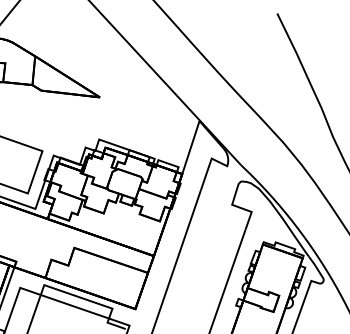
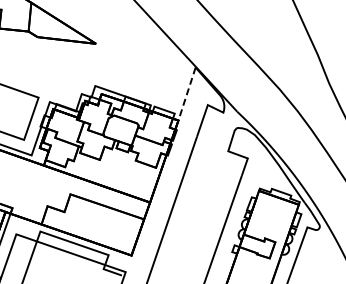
line: (190, 147) -> (186, 93), solid -> dashed

